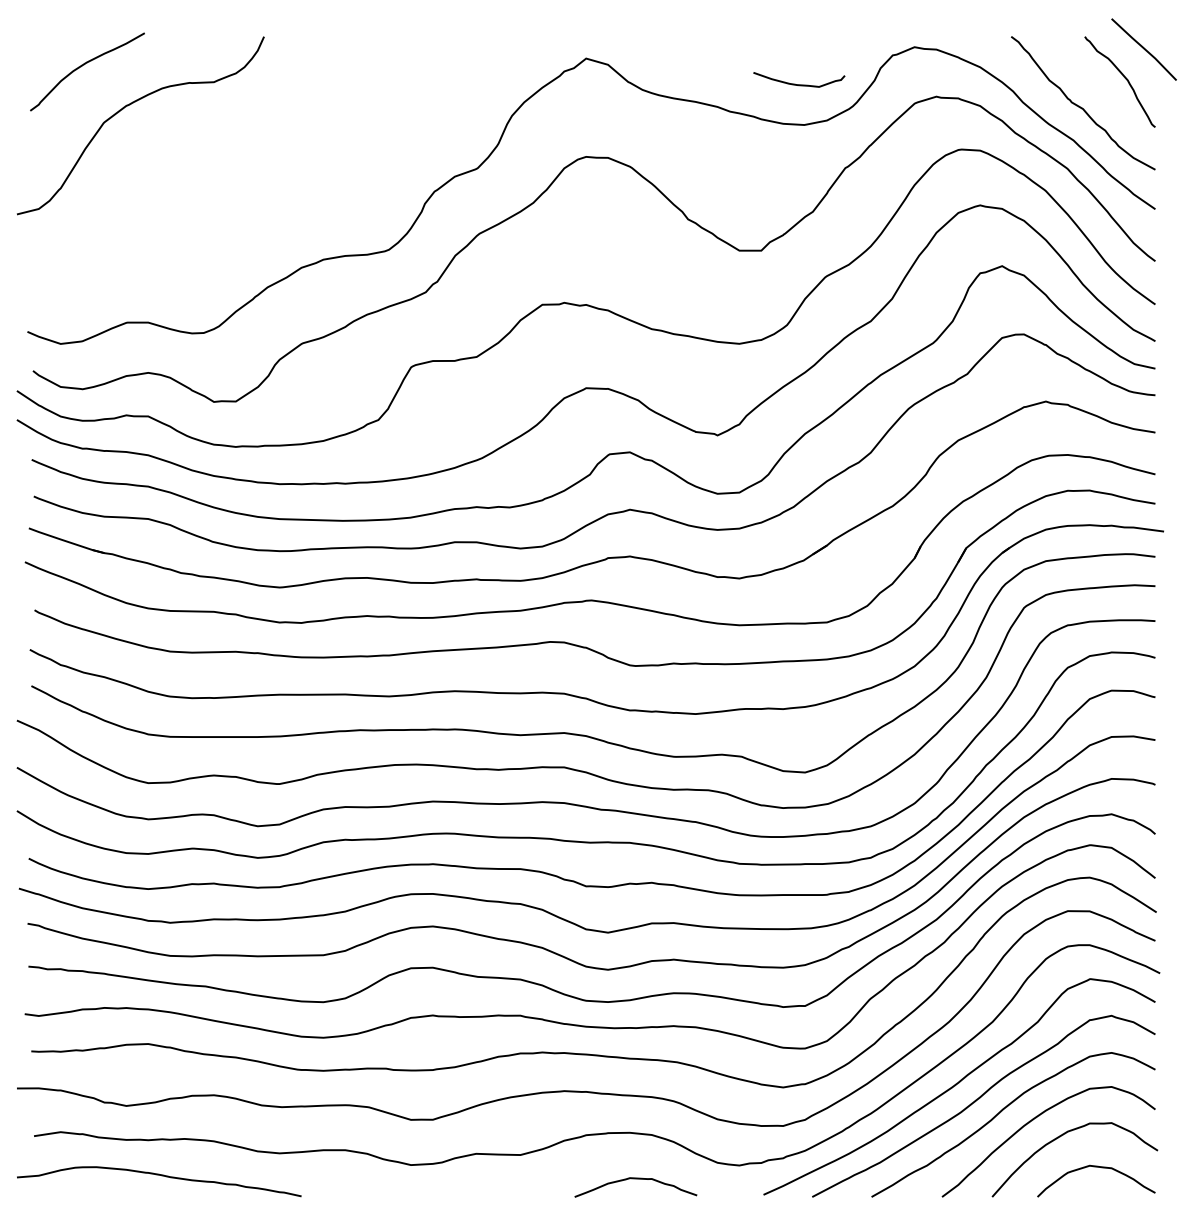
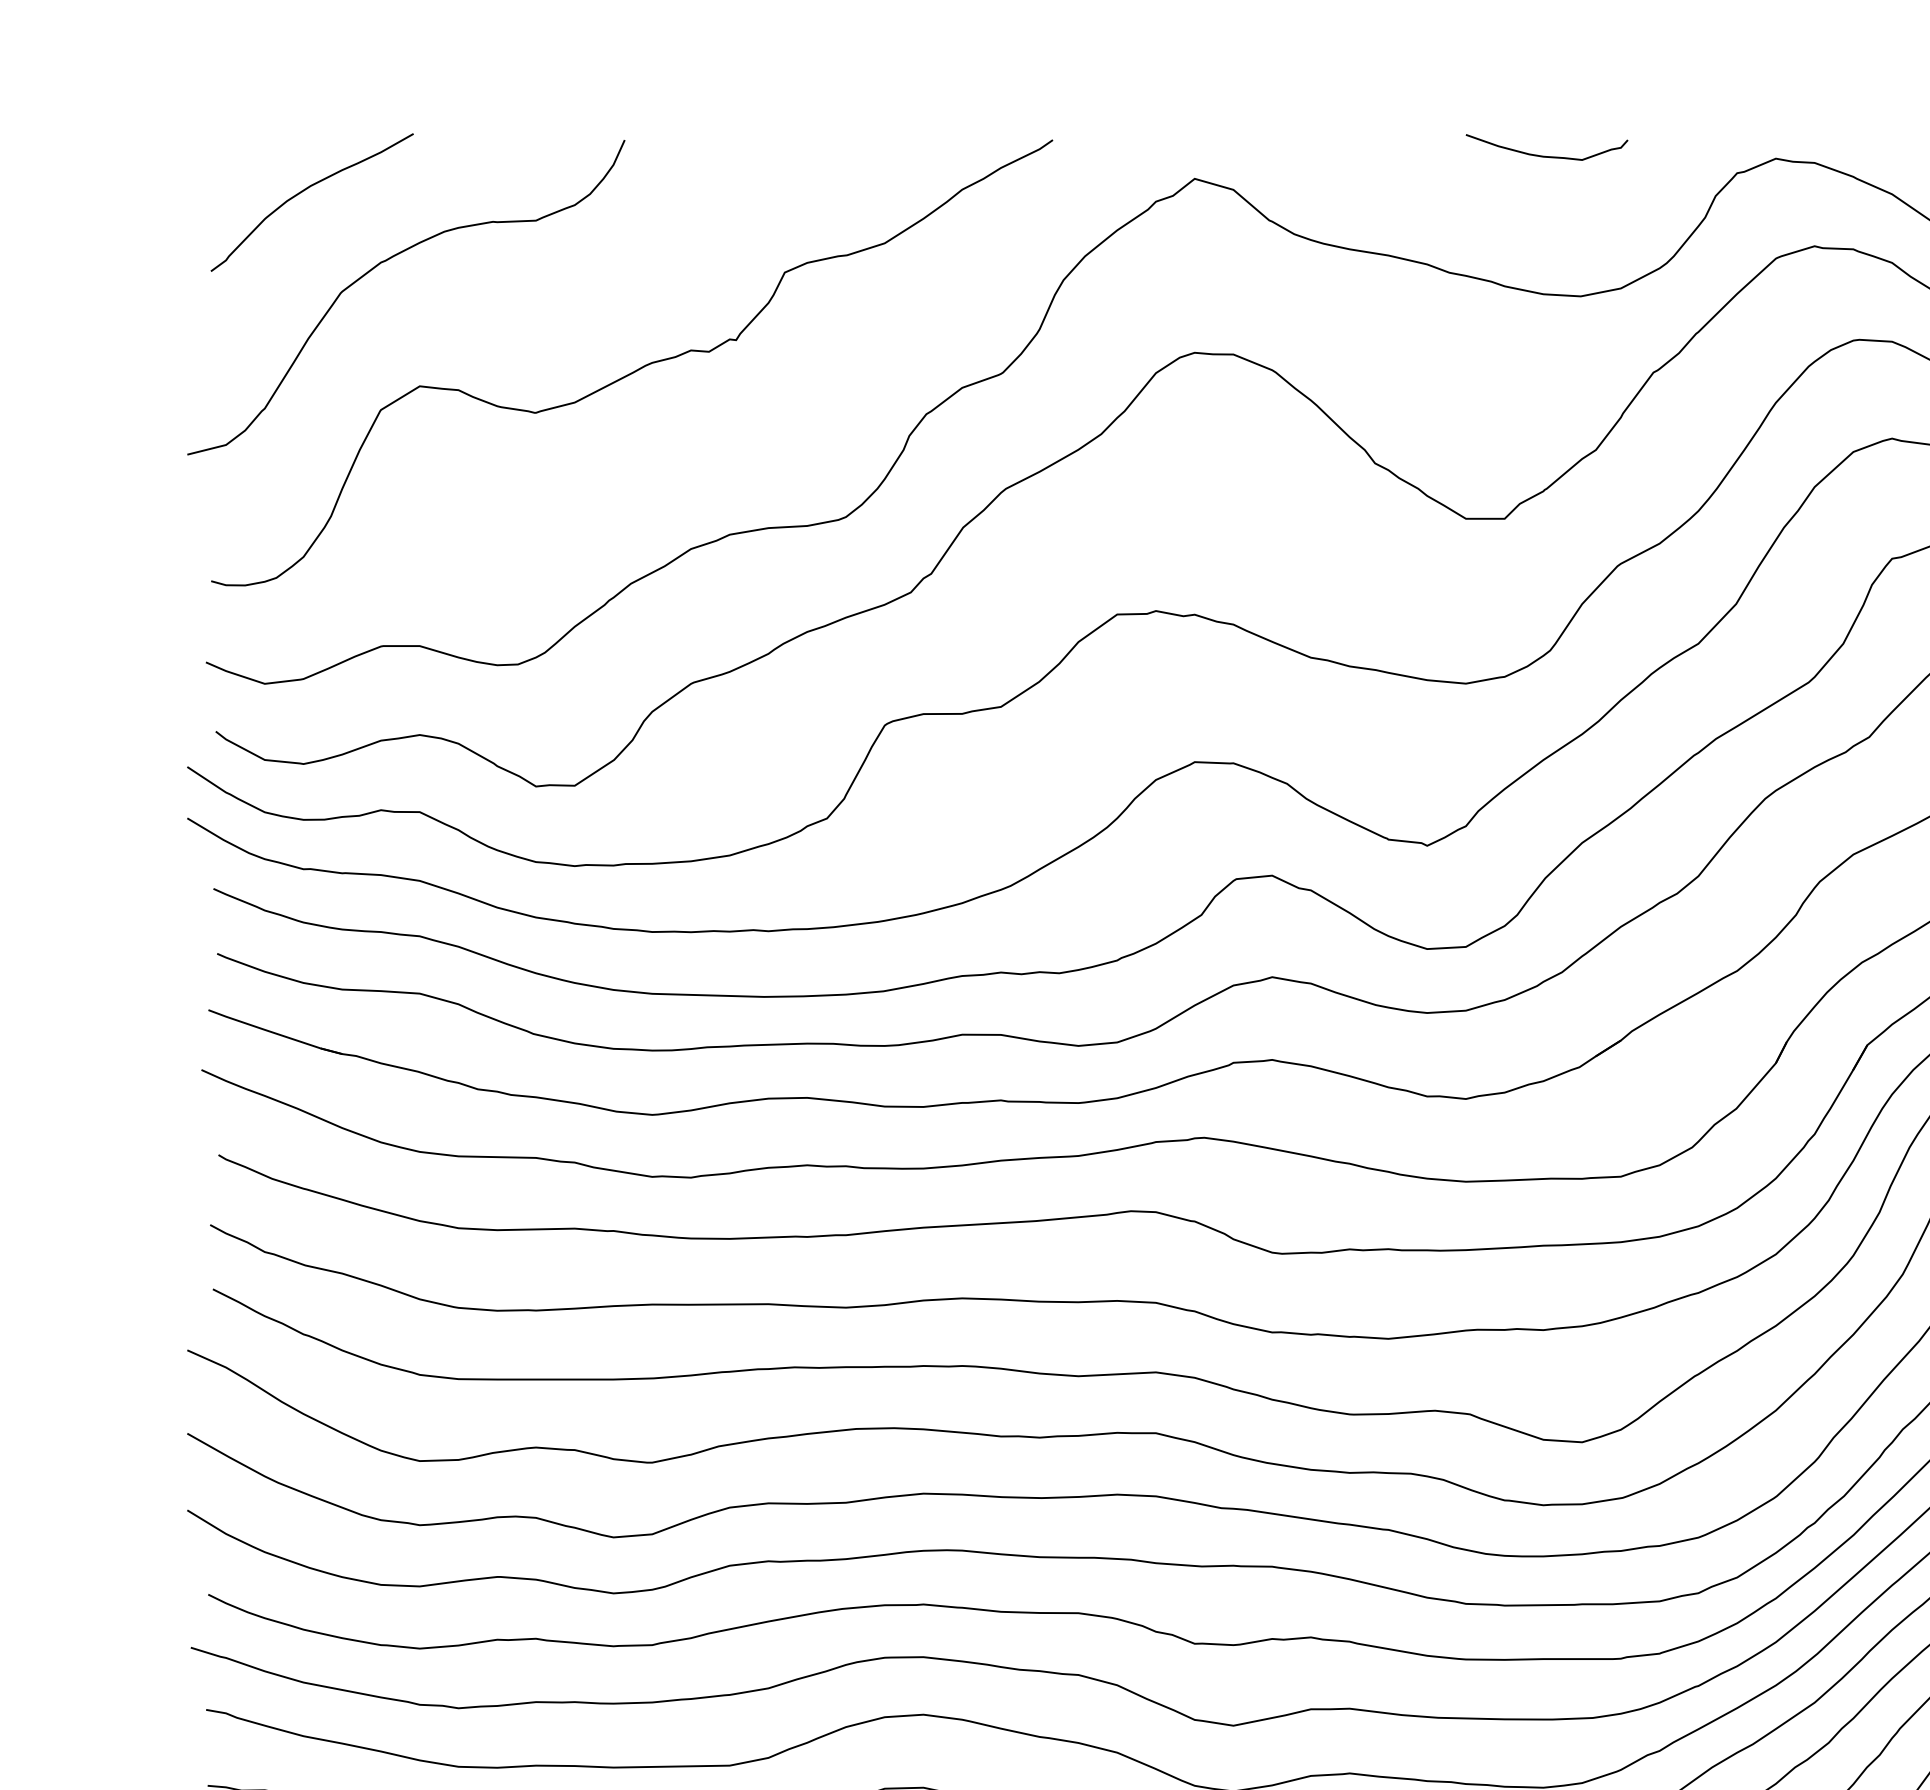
curve: (799, 84) -> (1547, 155), moved
curve: (269, 166) -> (634, 369), added

